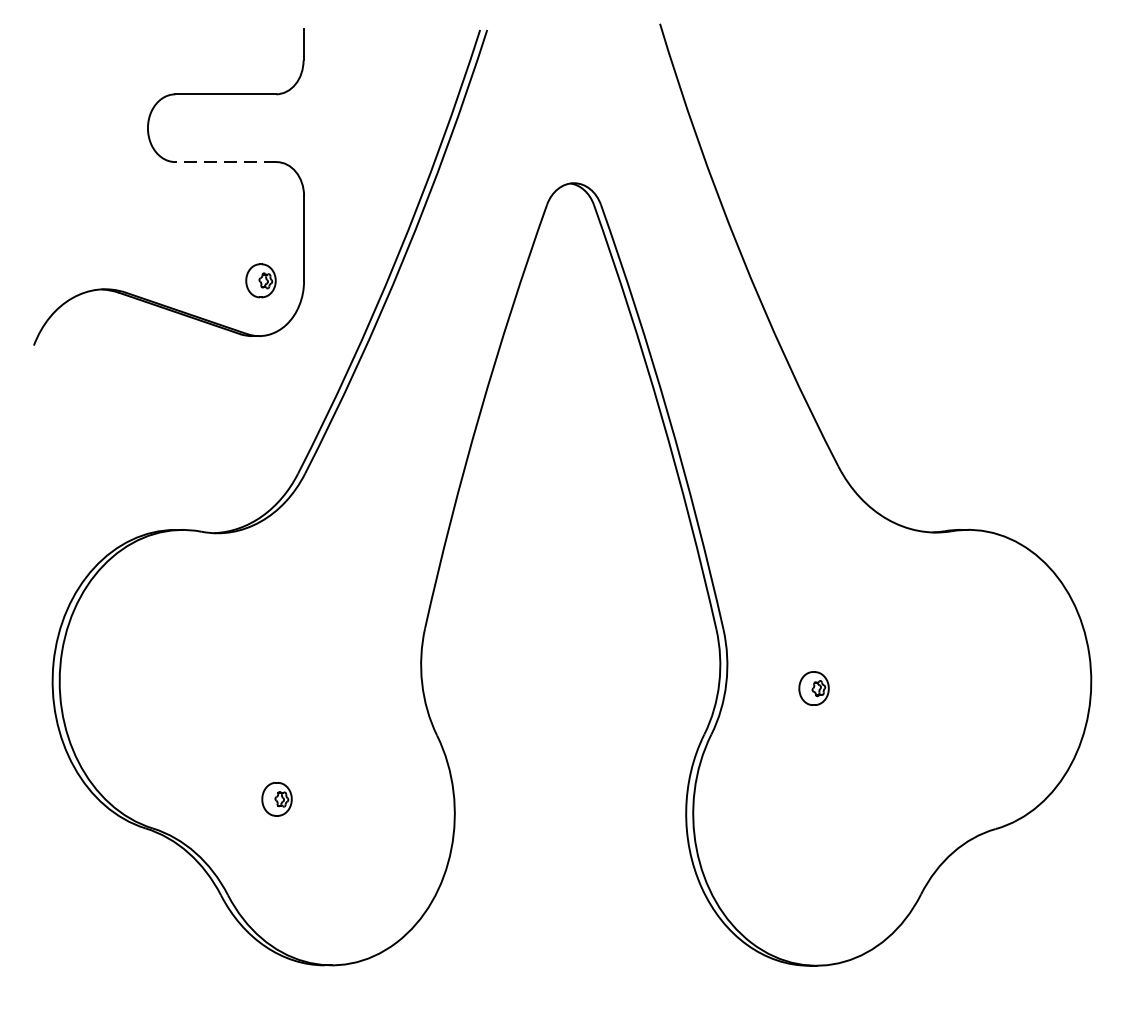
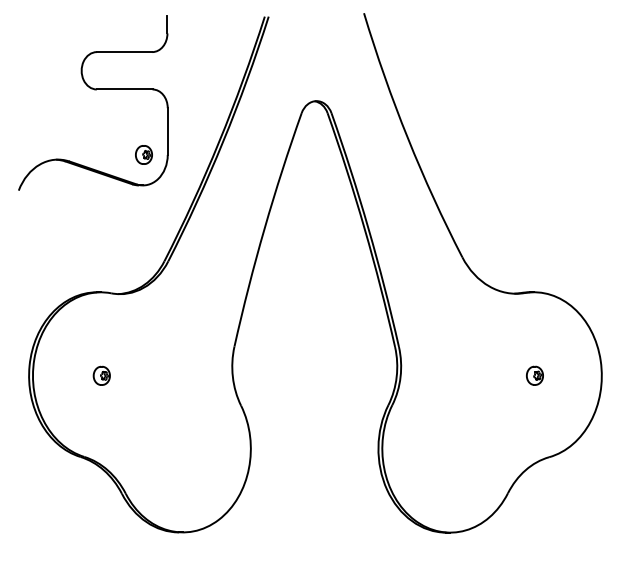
line: (225, 162) -> (124, 89), dashed -> solid
part: (813, 688) -> (534, 375), moved
part: (276, 798) -> (101, 375), moved

